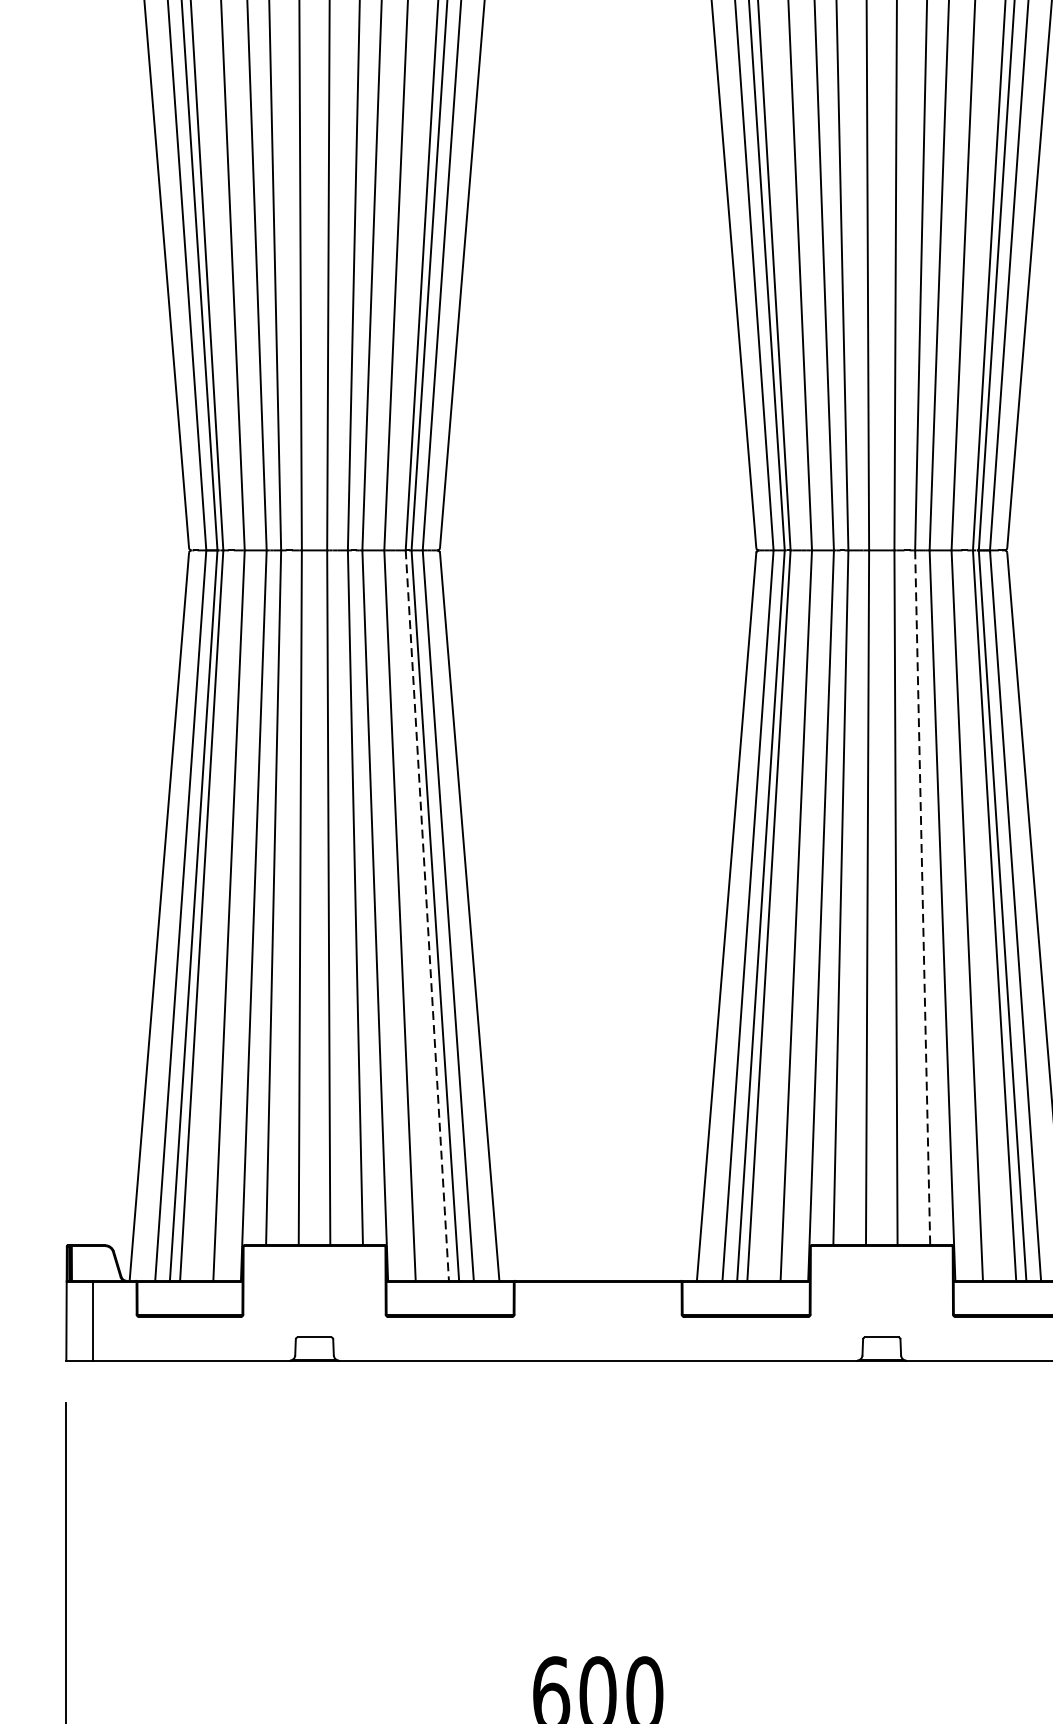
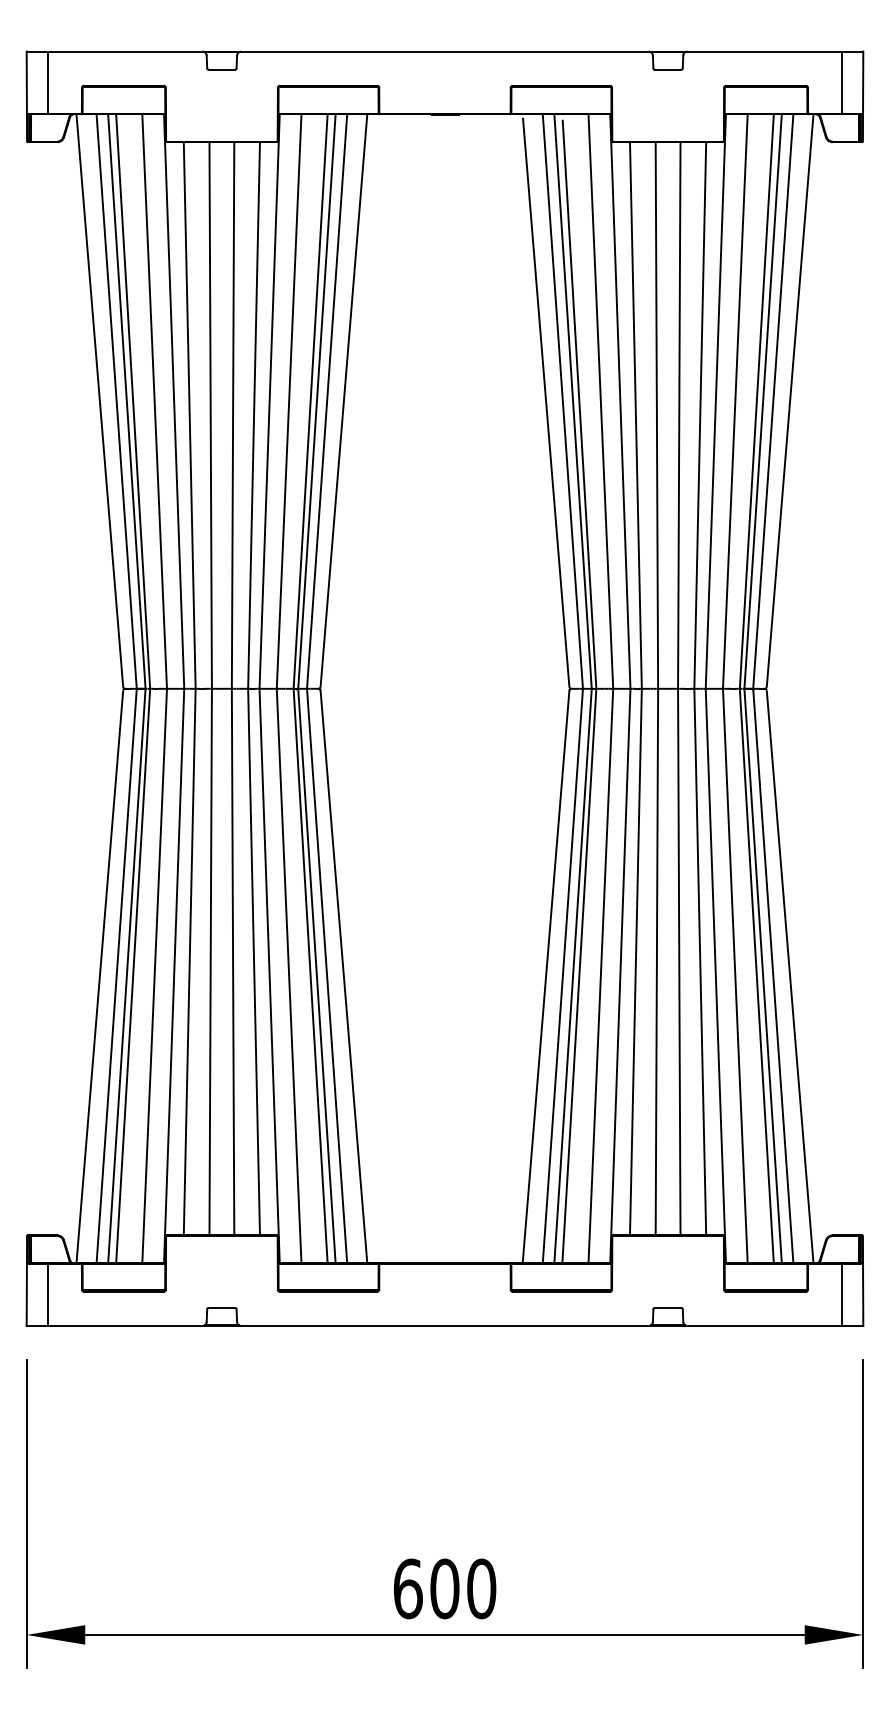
line: (922, 898) -> (700, 962), dashed -> solid
line: (427, 916) -> (310, 976), dashed -> solid

